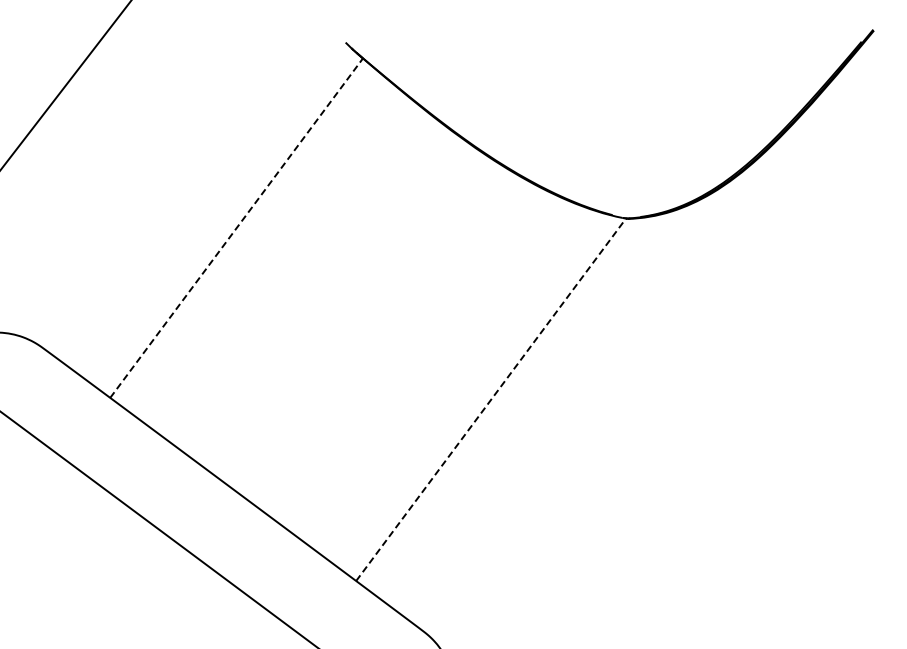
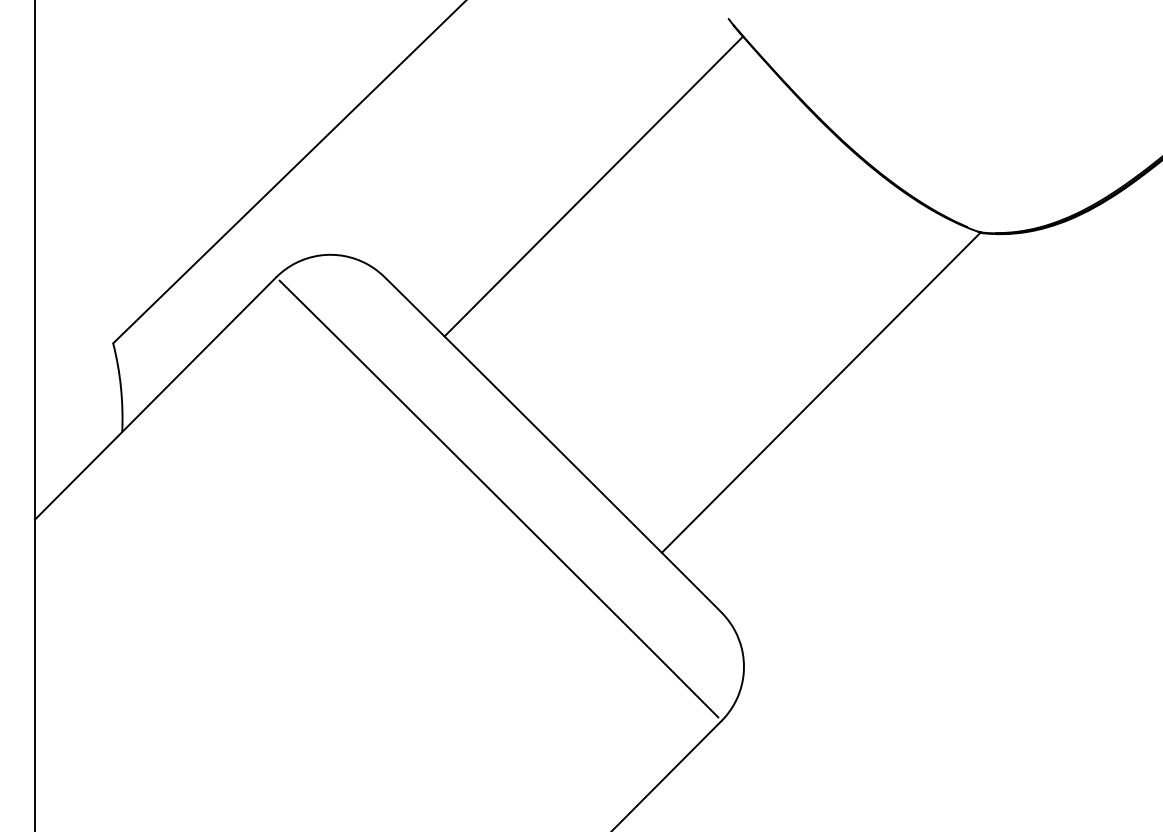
line: (236, 228) -> (593, 186), dashed -> solid
line: (491, 399) -> (821, 392), dashed -> solid

